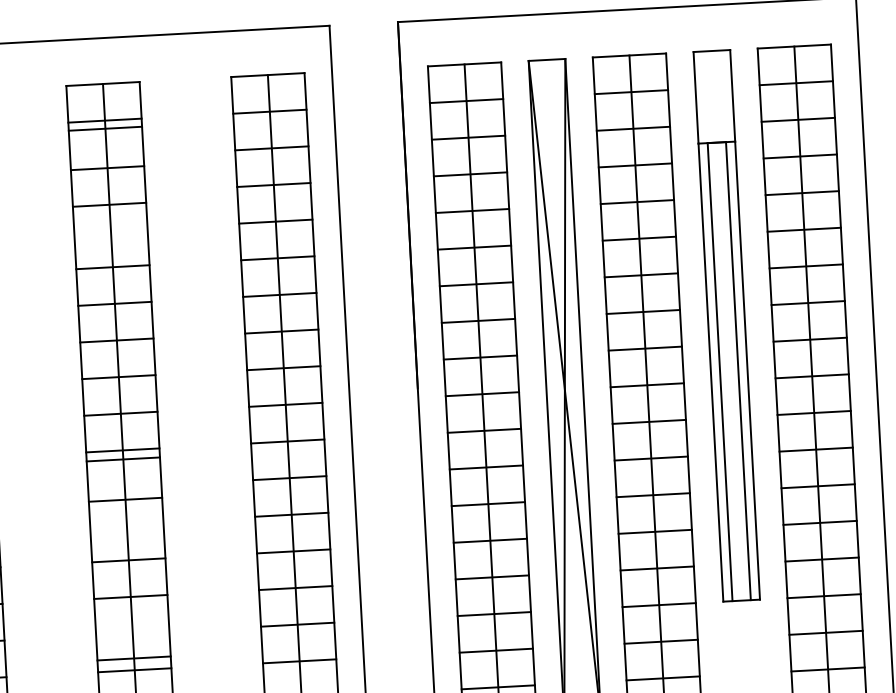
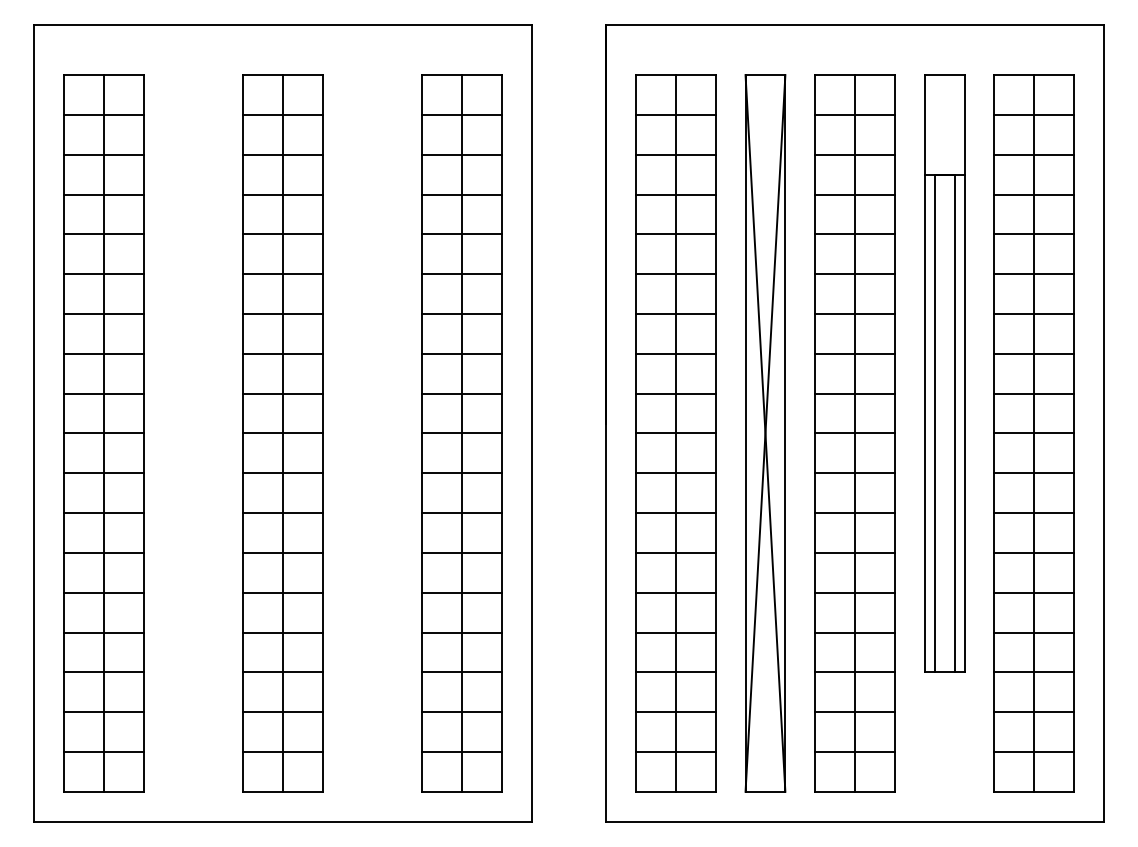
line: (104, 128) -> (282, 154), moved
line: (107, 168) -> (282, 194), moved
line: (109, 204) -> (282, 234), moved
line: (122, 459) -> (282, 513), moved
line: (125, 499) -> (282, 552), moved
line: (133, 658) -> (282, 672), moved

